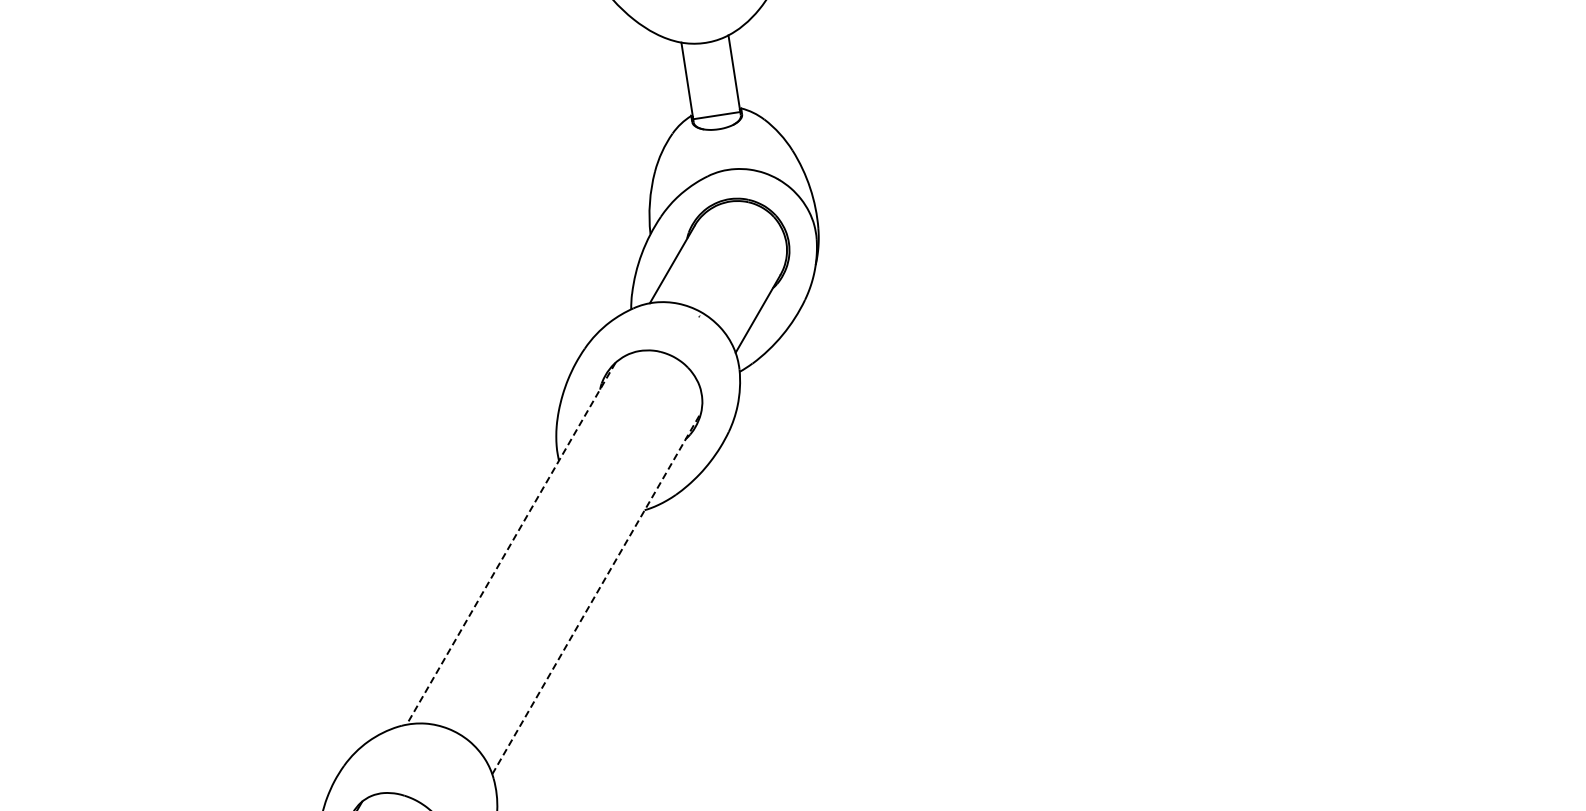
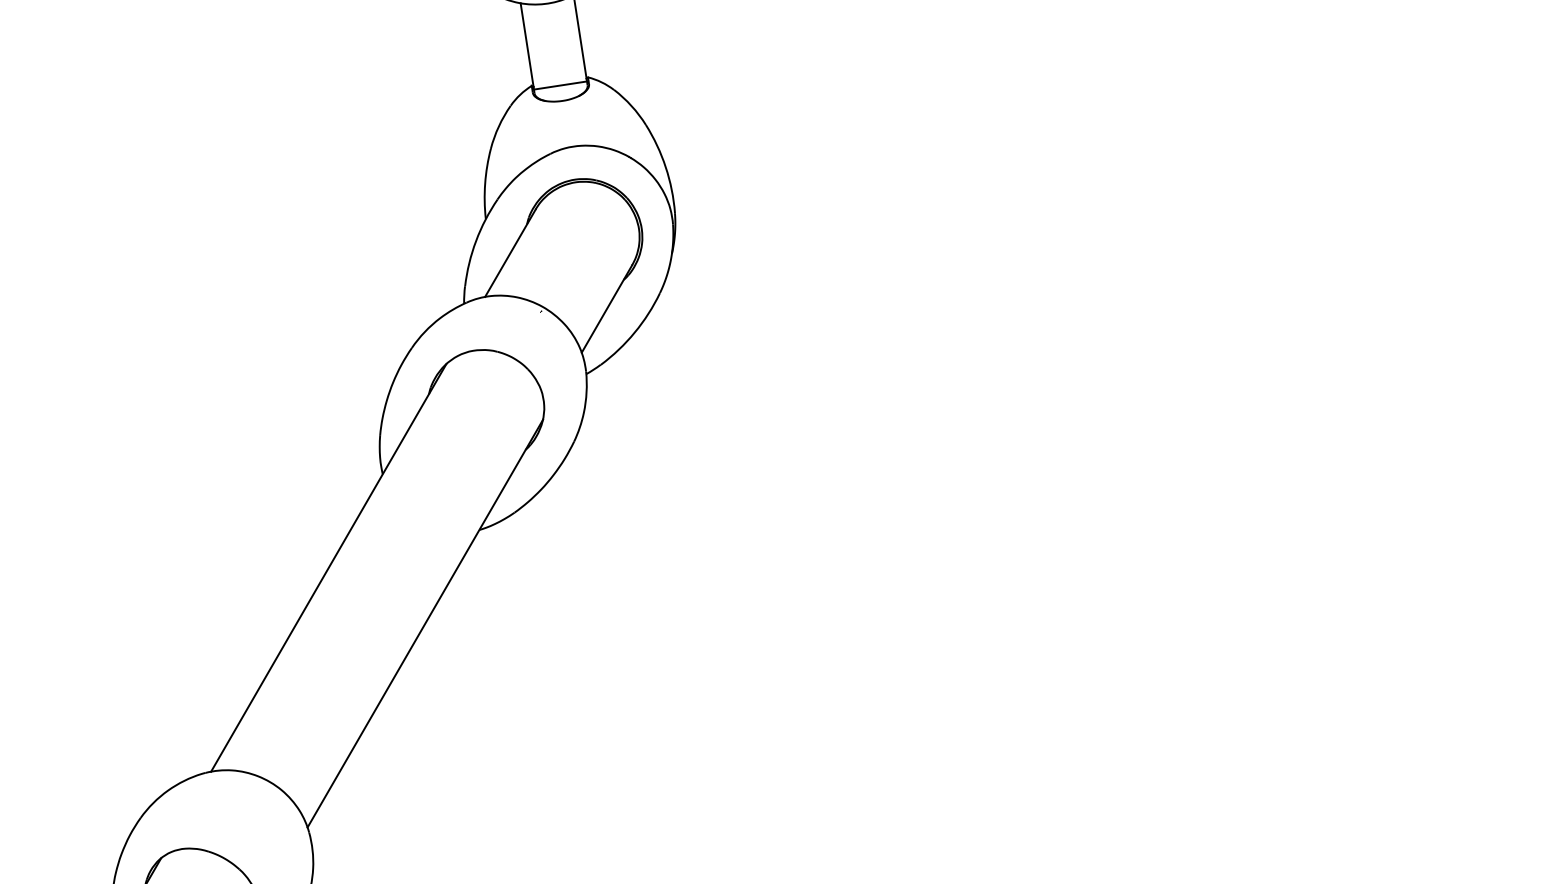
line: (511, 543) -> (329, 567), dashed -> solid
line: (597, 592) -> (426, 622), dashed -> solid

